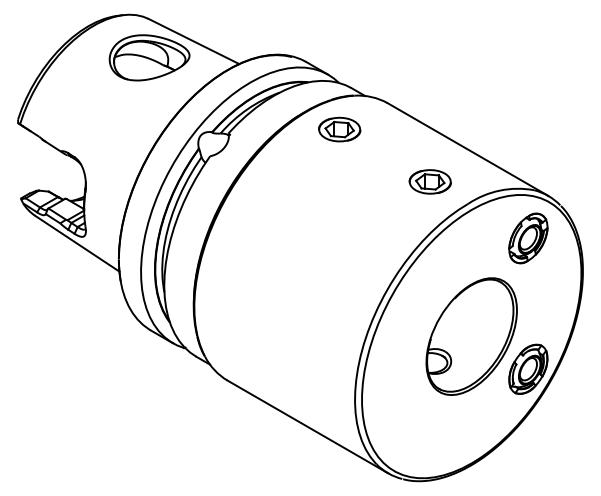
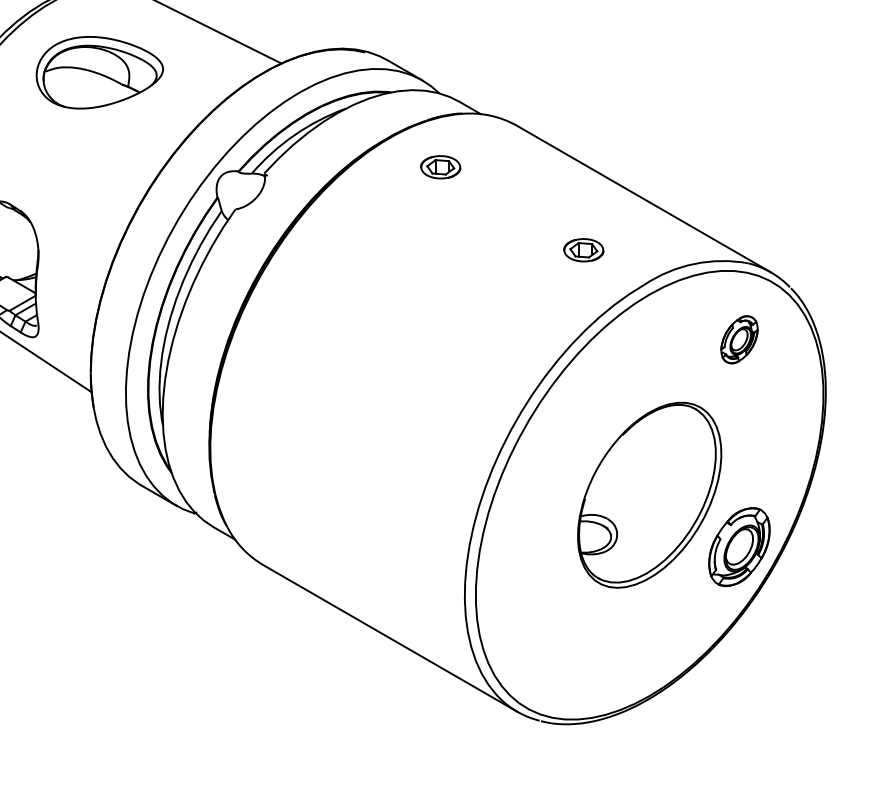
part: (149, 57) -> (99, 72), moved
part: (339, 129) -> (440, 167), size x0.6
part: (429, 181) -> (582, 249), size x0.6
part: (528, 238) -> (739, 339), size x0.6

